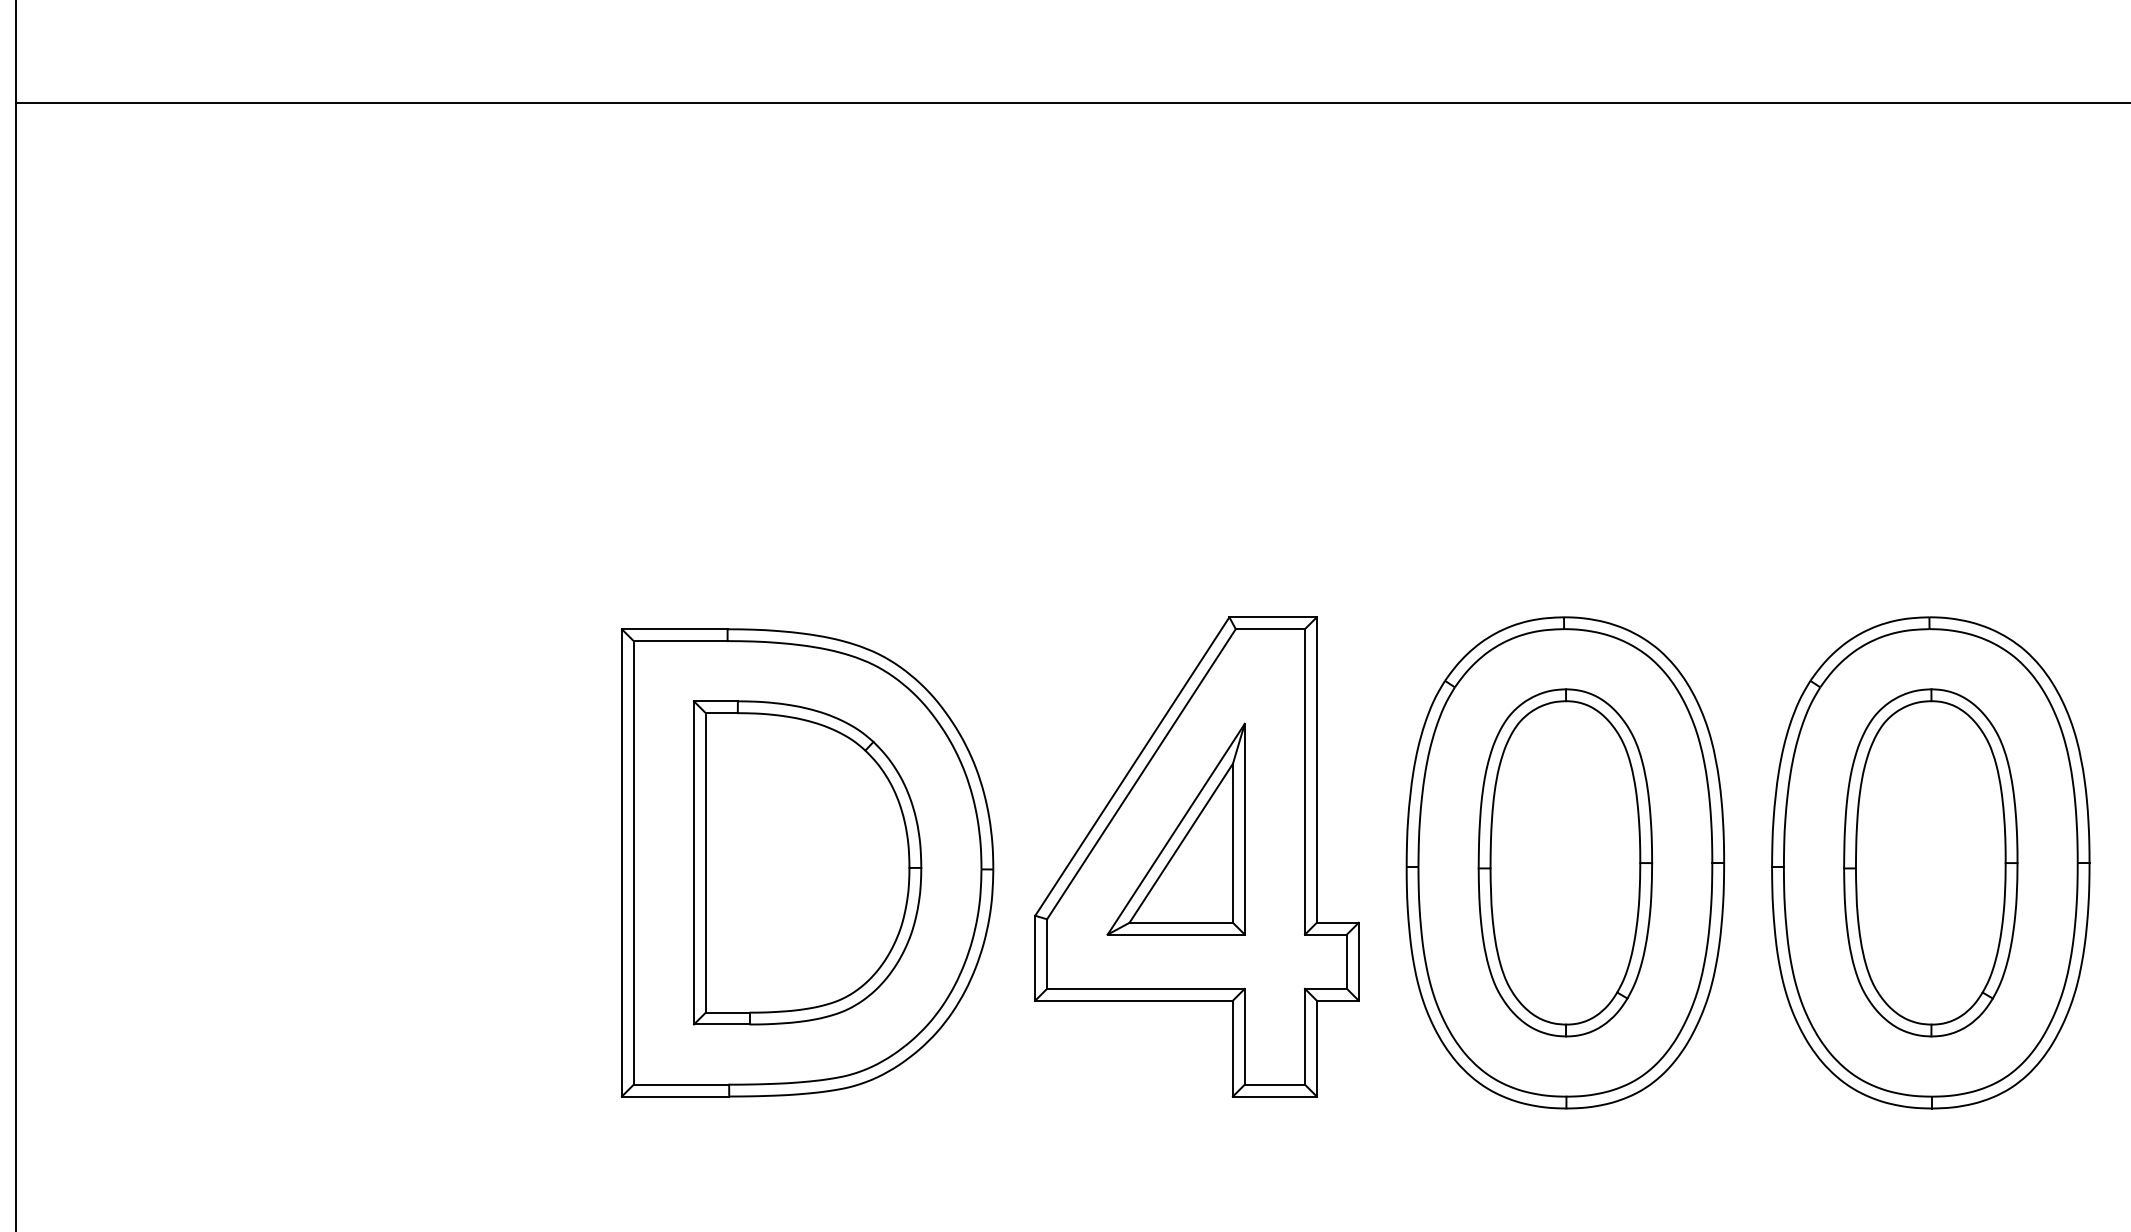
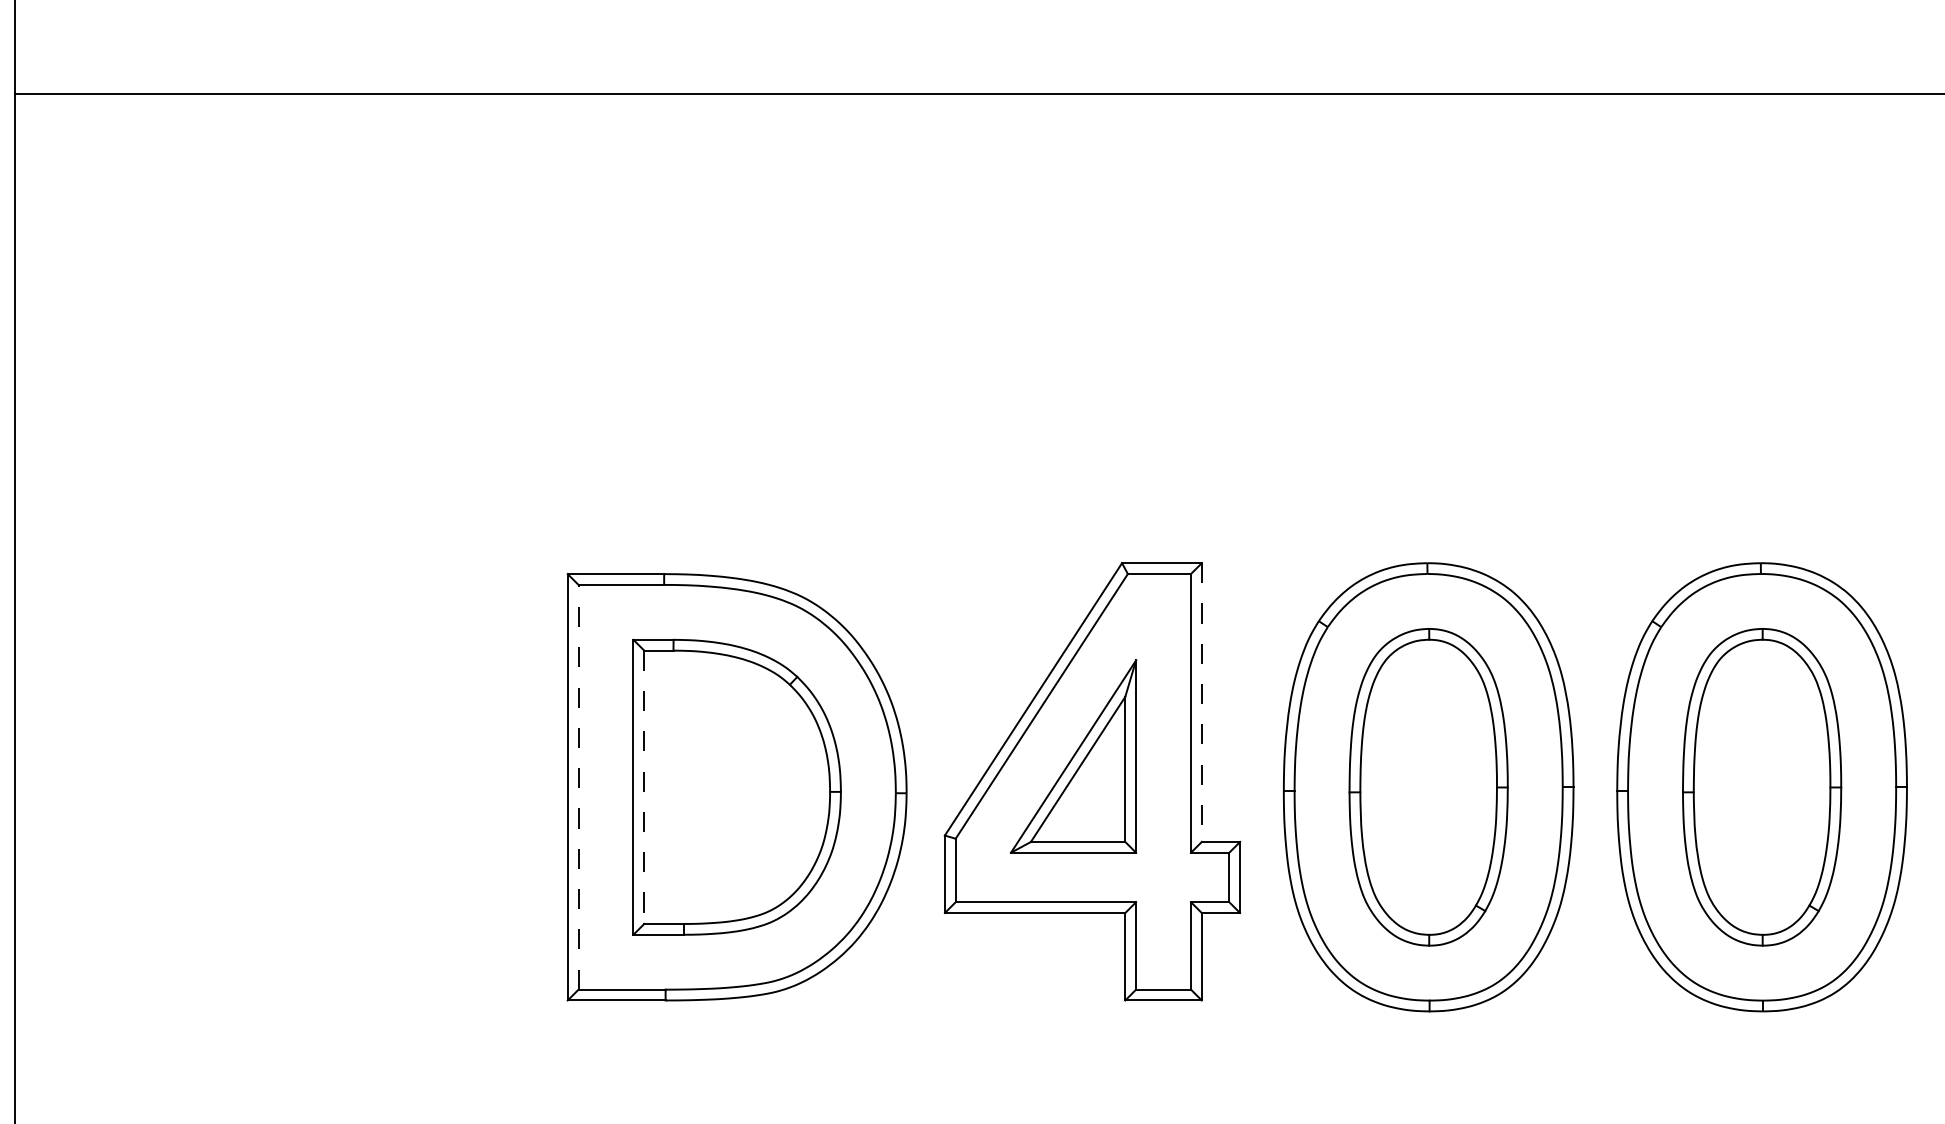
line: (1316, 770) -> (1201, 702), solid -> dashed
line: (633, 862) -> (578, 786), solid -> dashed
line: (705, 862) -> (644, 786), solid -> dashed

